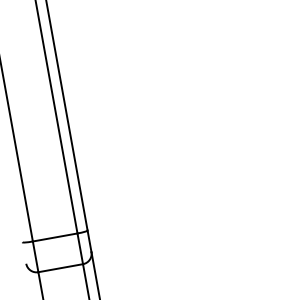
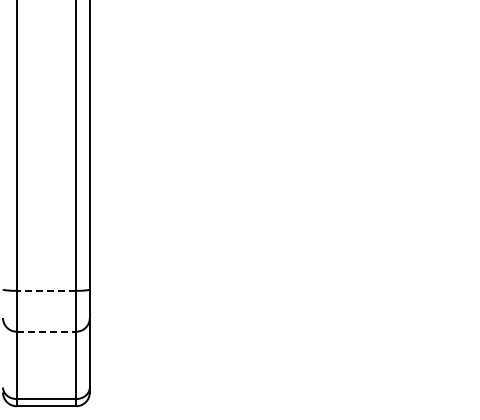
line: (55, 237) -> (46, 290), solid -> dashed
line: (60, 268) -> (46, 331), solid -> dashed

